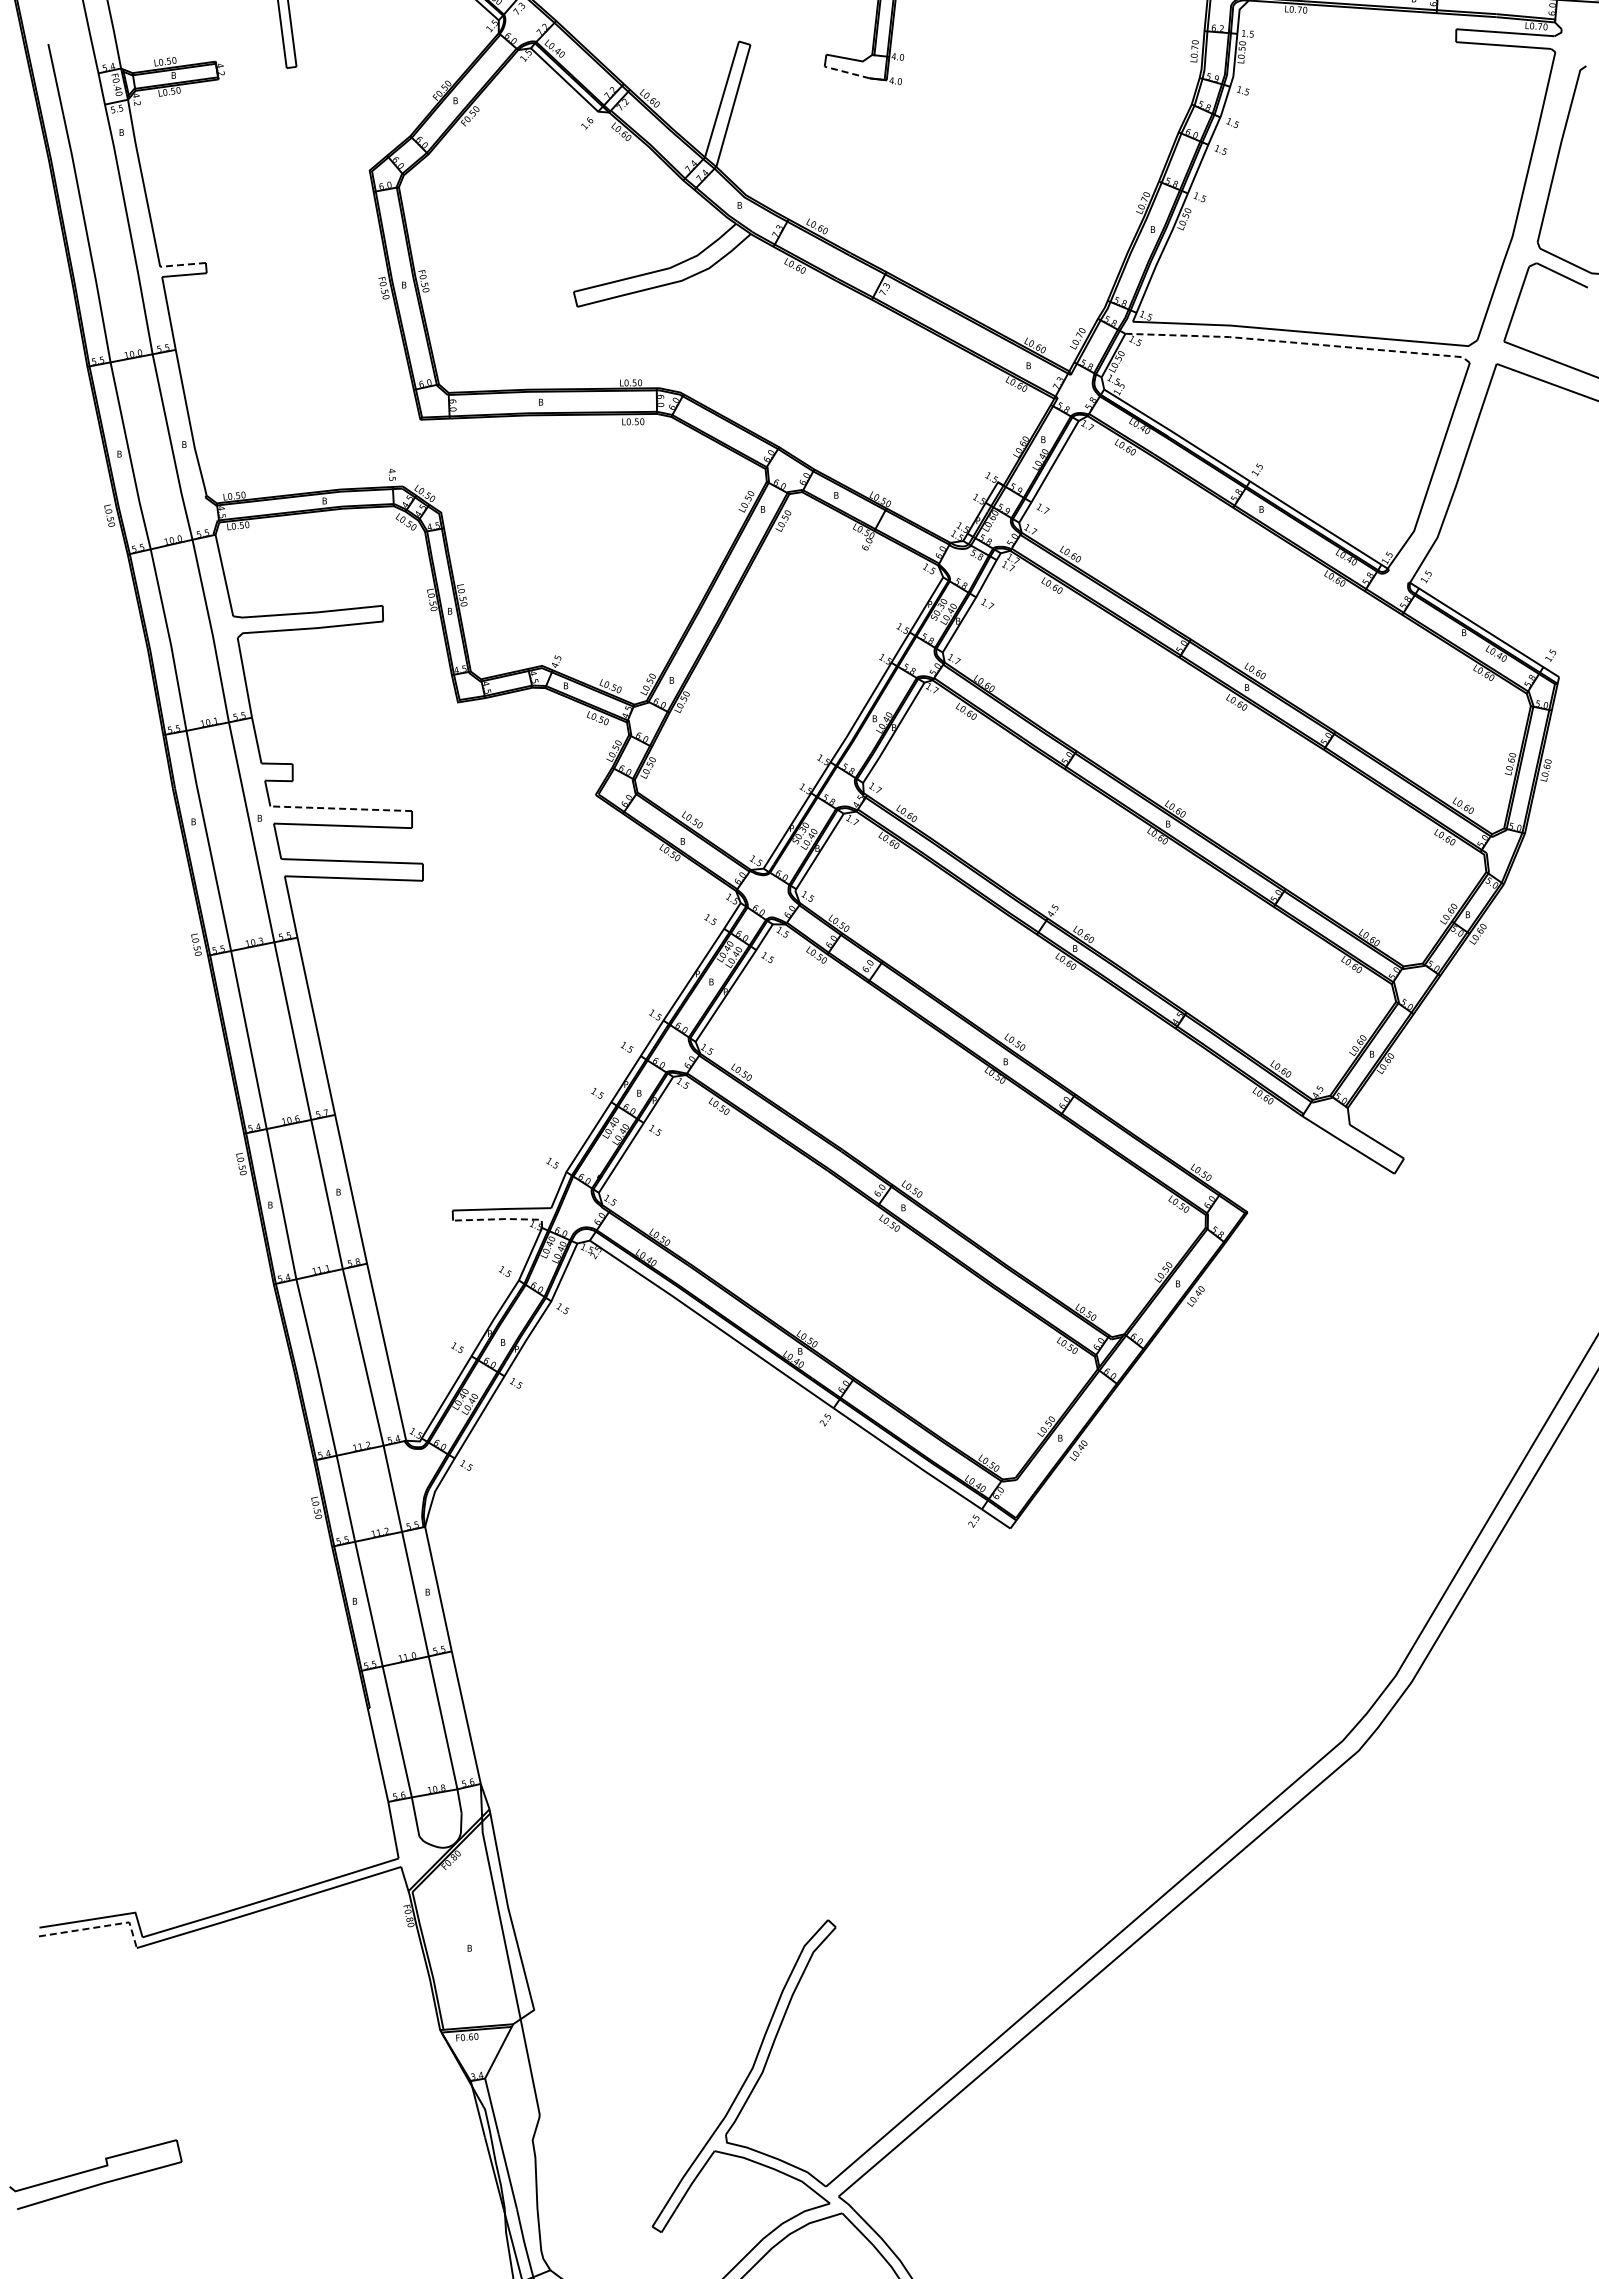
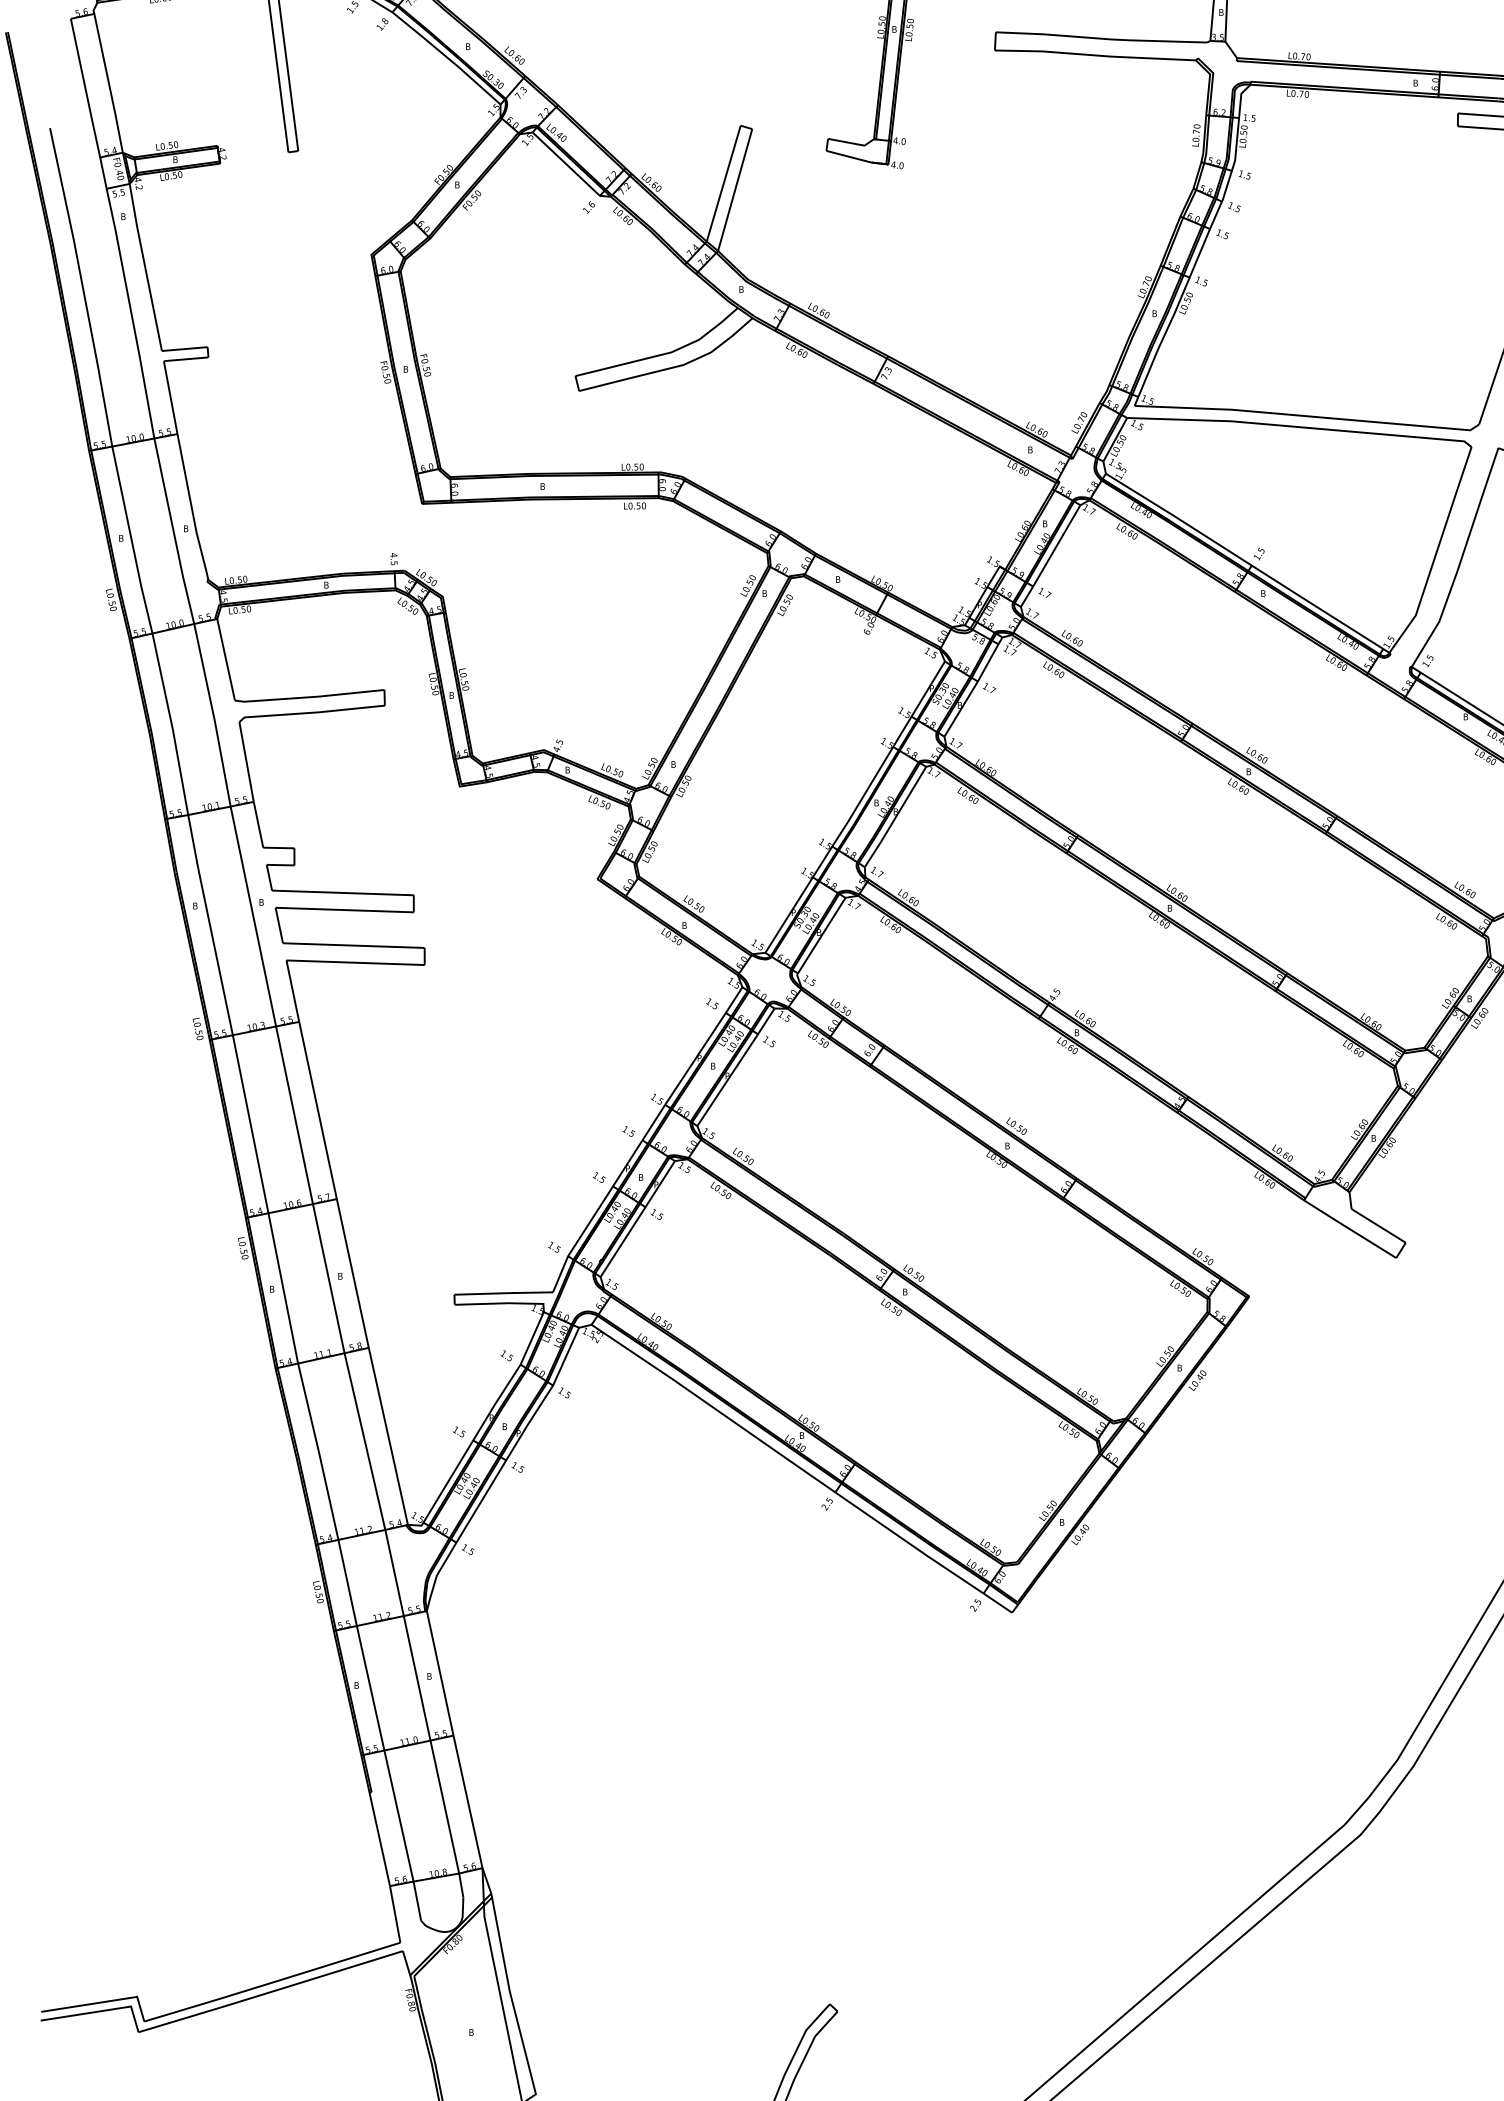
line: (846, 72) -> (848, 156), dashed -> solid
line: (183, 264) -> (185, 348), dashed -> solid
line: (1299, 343) -> (1301, 427), dashed -> solid
line: (341, 808) -> (343, 892), dashed -> solid
line: (502, 1219) -> (504, 1303), dashed -> solid
line: (97, 1927) -> (99, 2011), dashed -> solid

